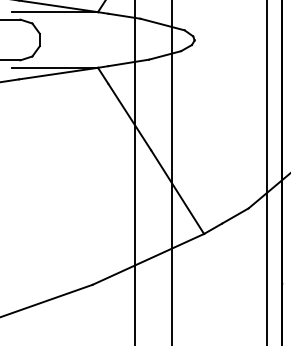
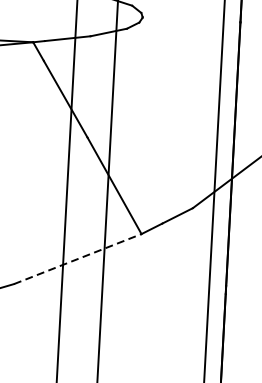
line: (148, 259) -> (77, 259), solid -> dashed

